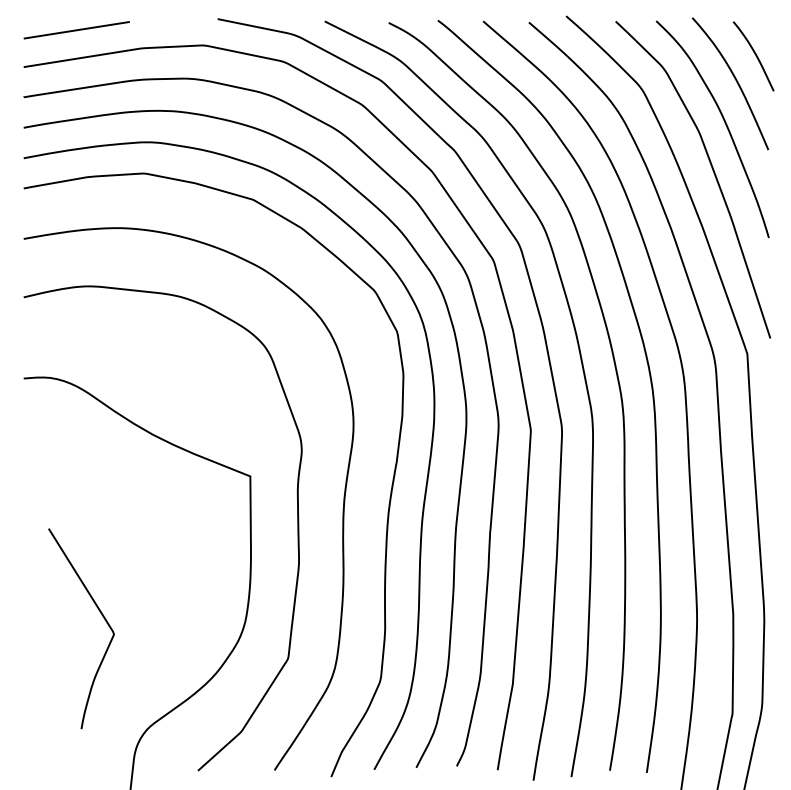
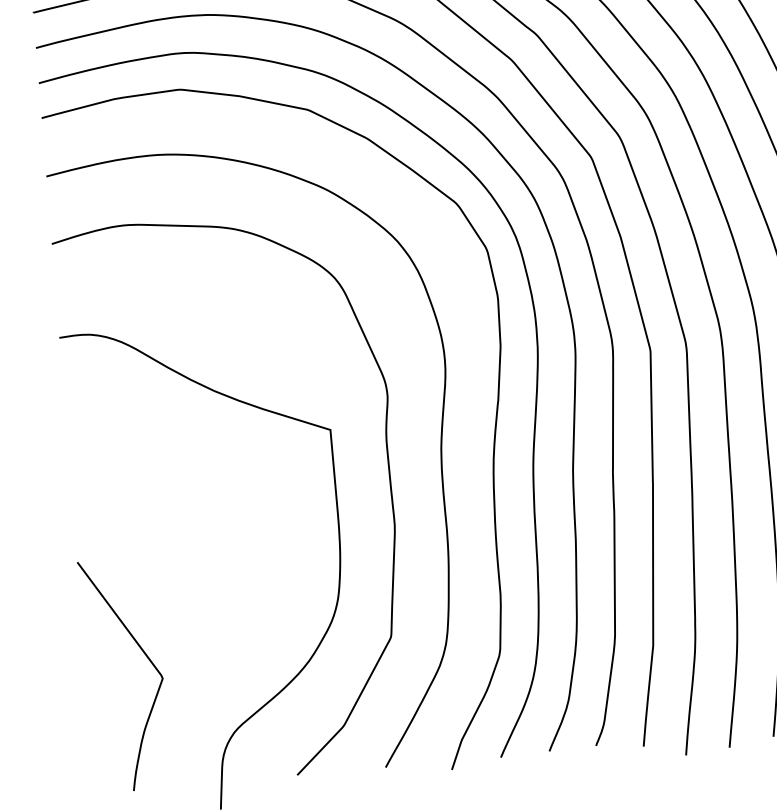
curve: (101, 615) -> (146, 657), moved

